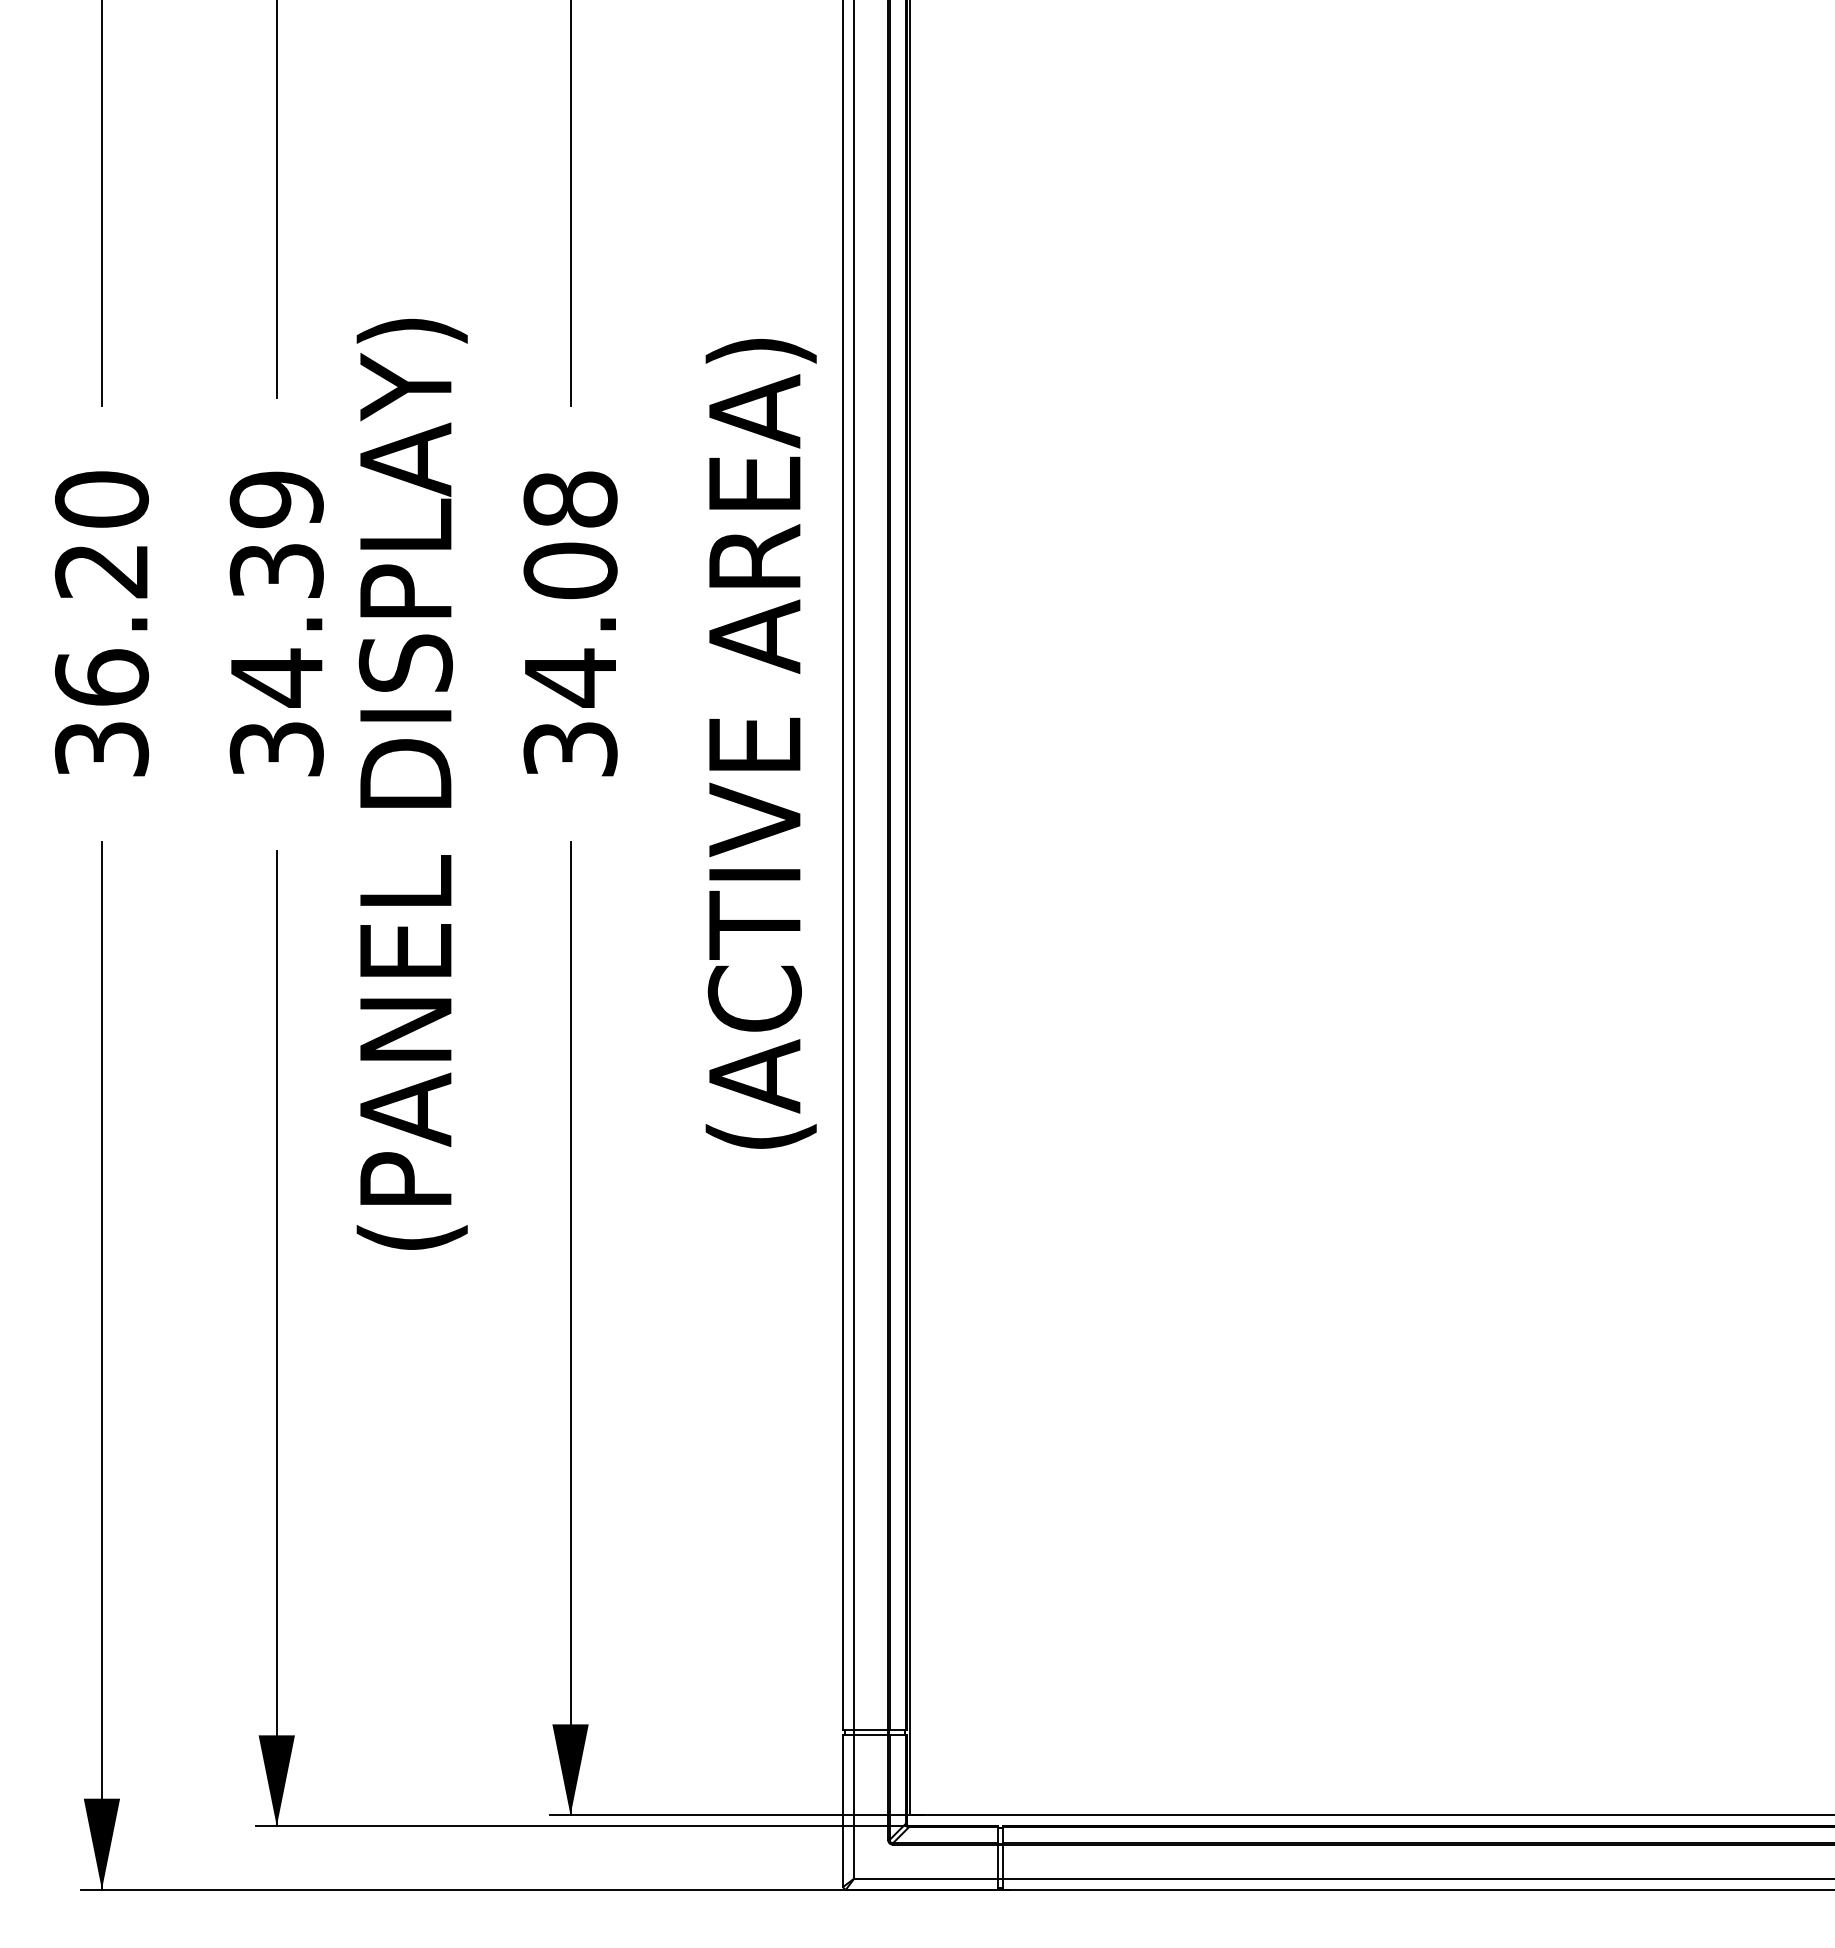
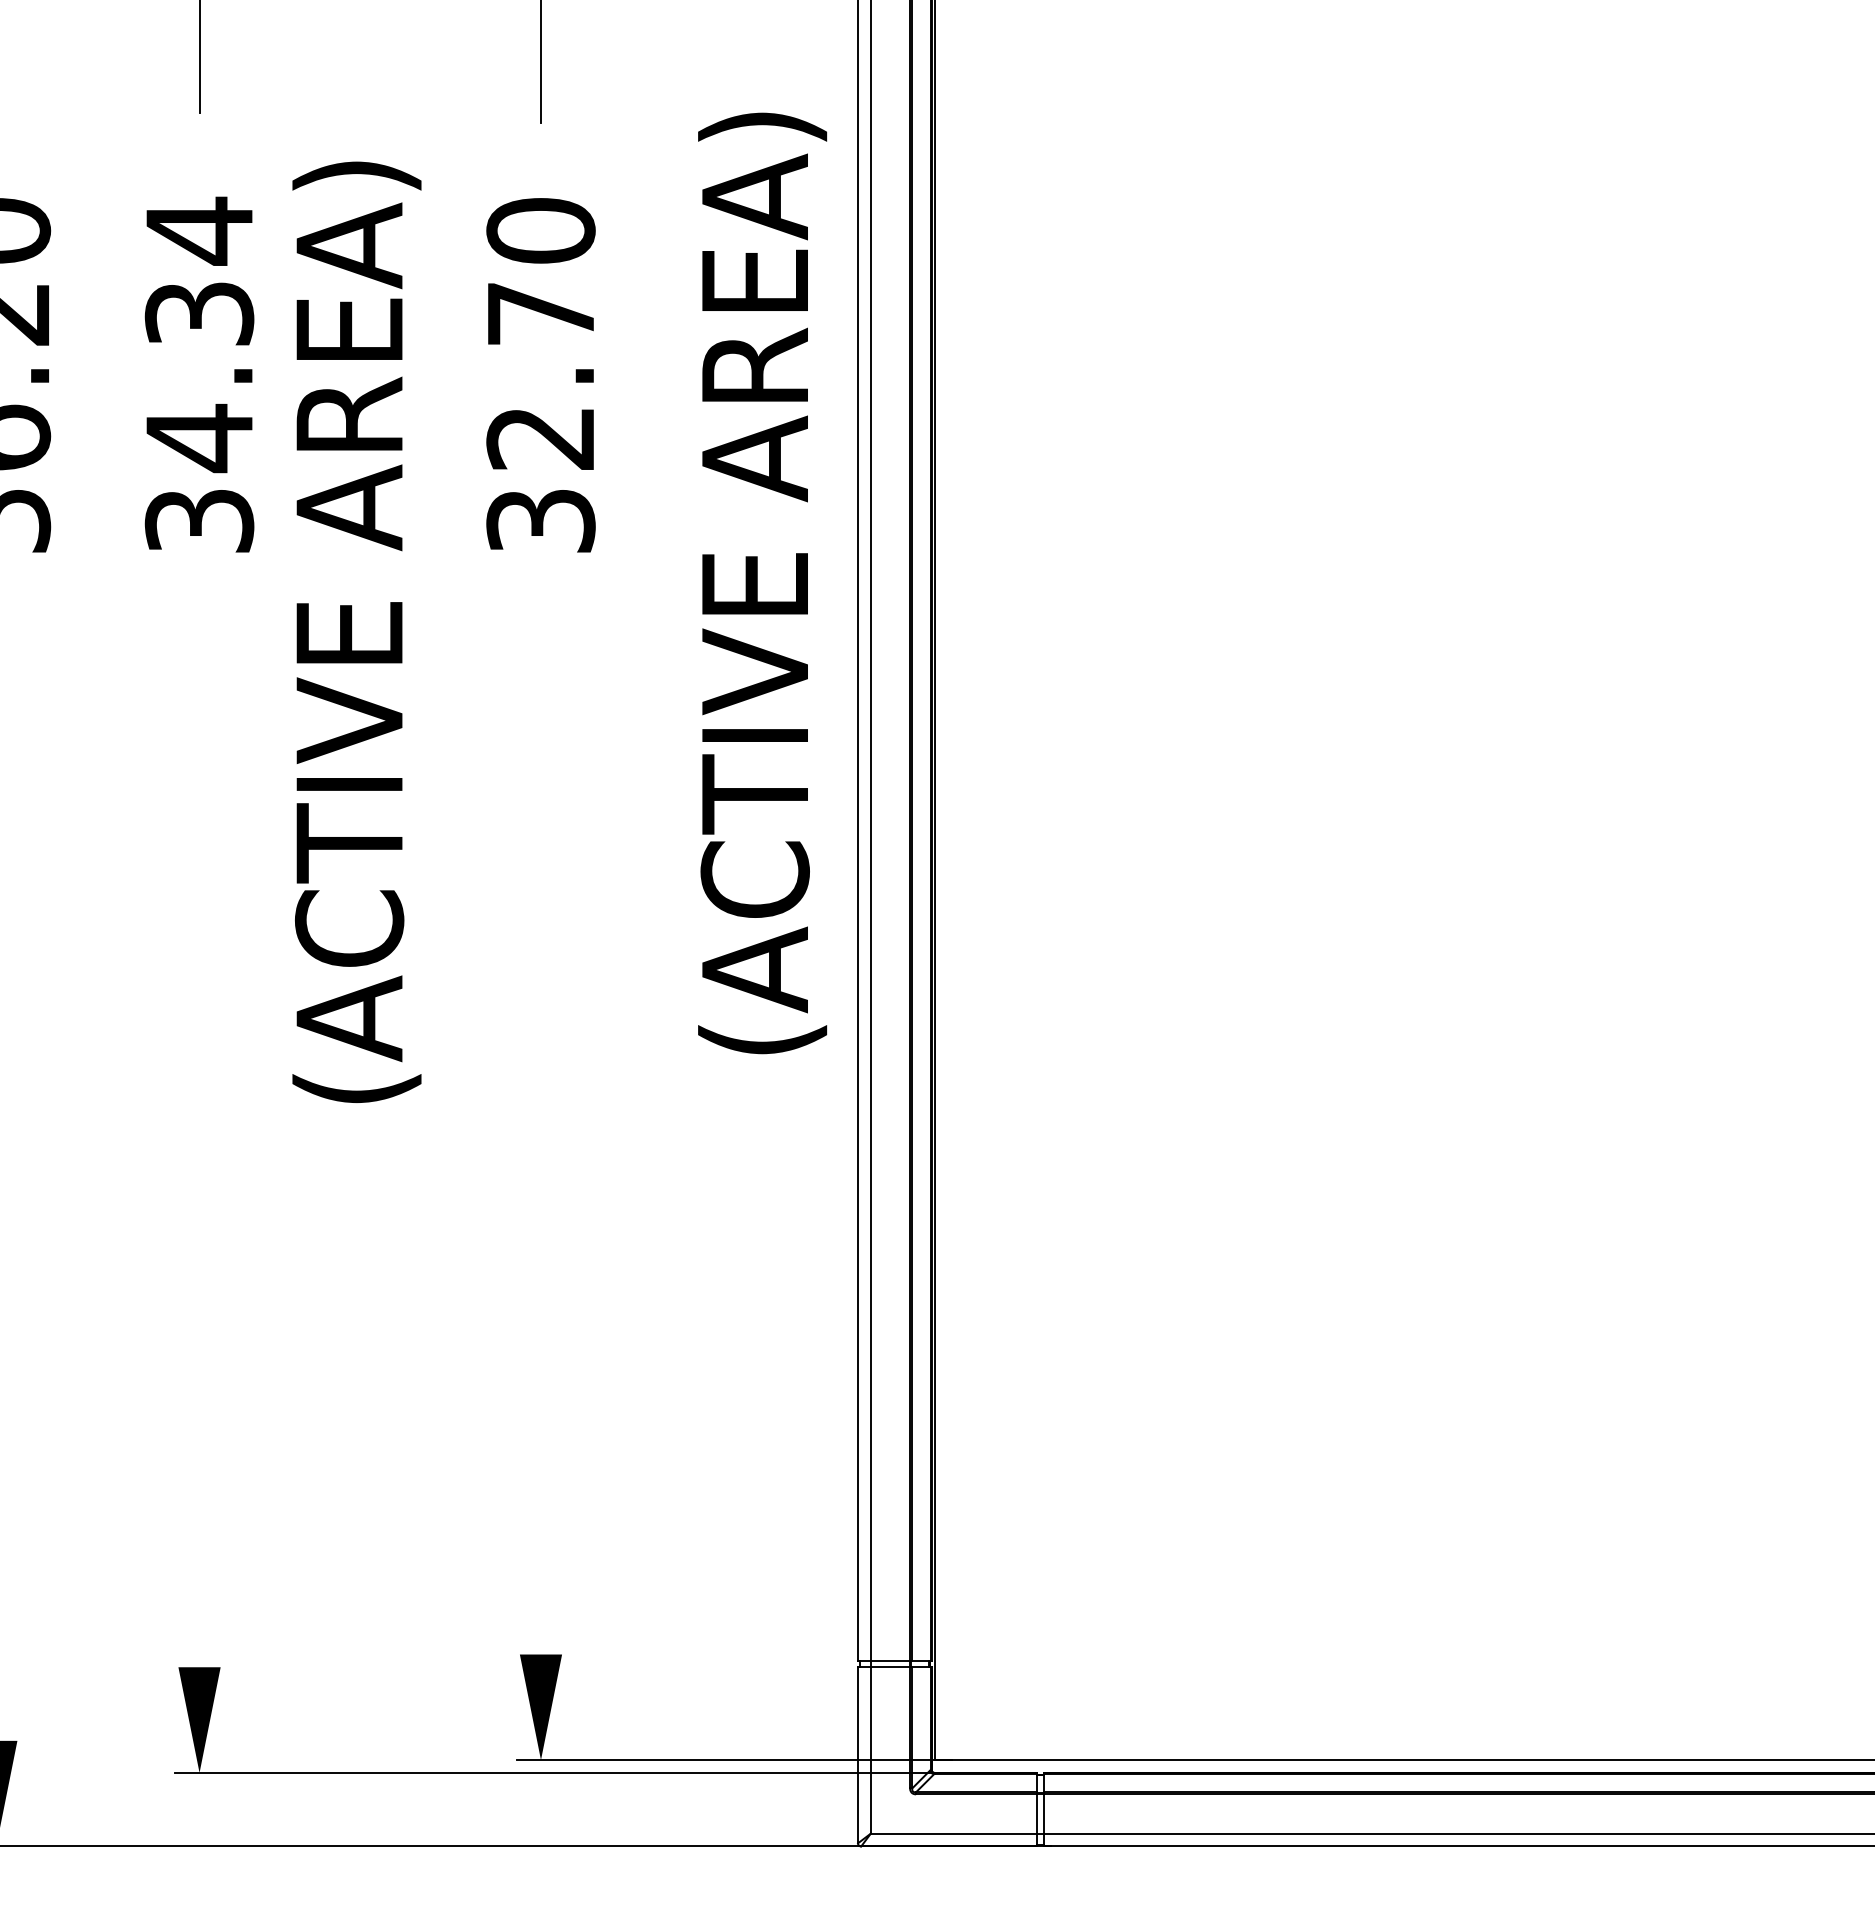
text: (276, 499) -> (199, 230), 34.39 -> 34.34
text: (570, 589) -> (540, 335), 34.08 -> 32.70
text: (760, 743) -> (761, 582), moved
text: (411, 766) -> (356, 541), (PANEL DISPLAY) -> (ACTIVE AREA)
line: (570, 1328) -> (540, 1194), removed
line: (276, 1338) -> (199, 1205), removed

